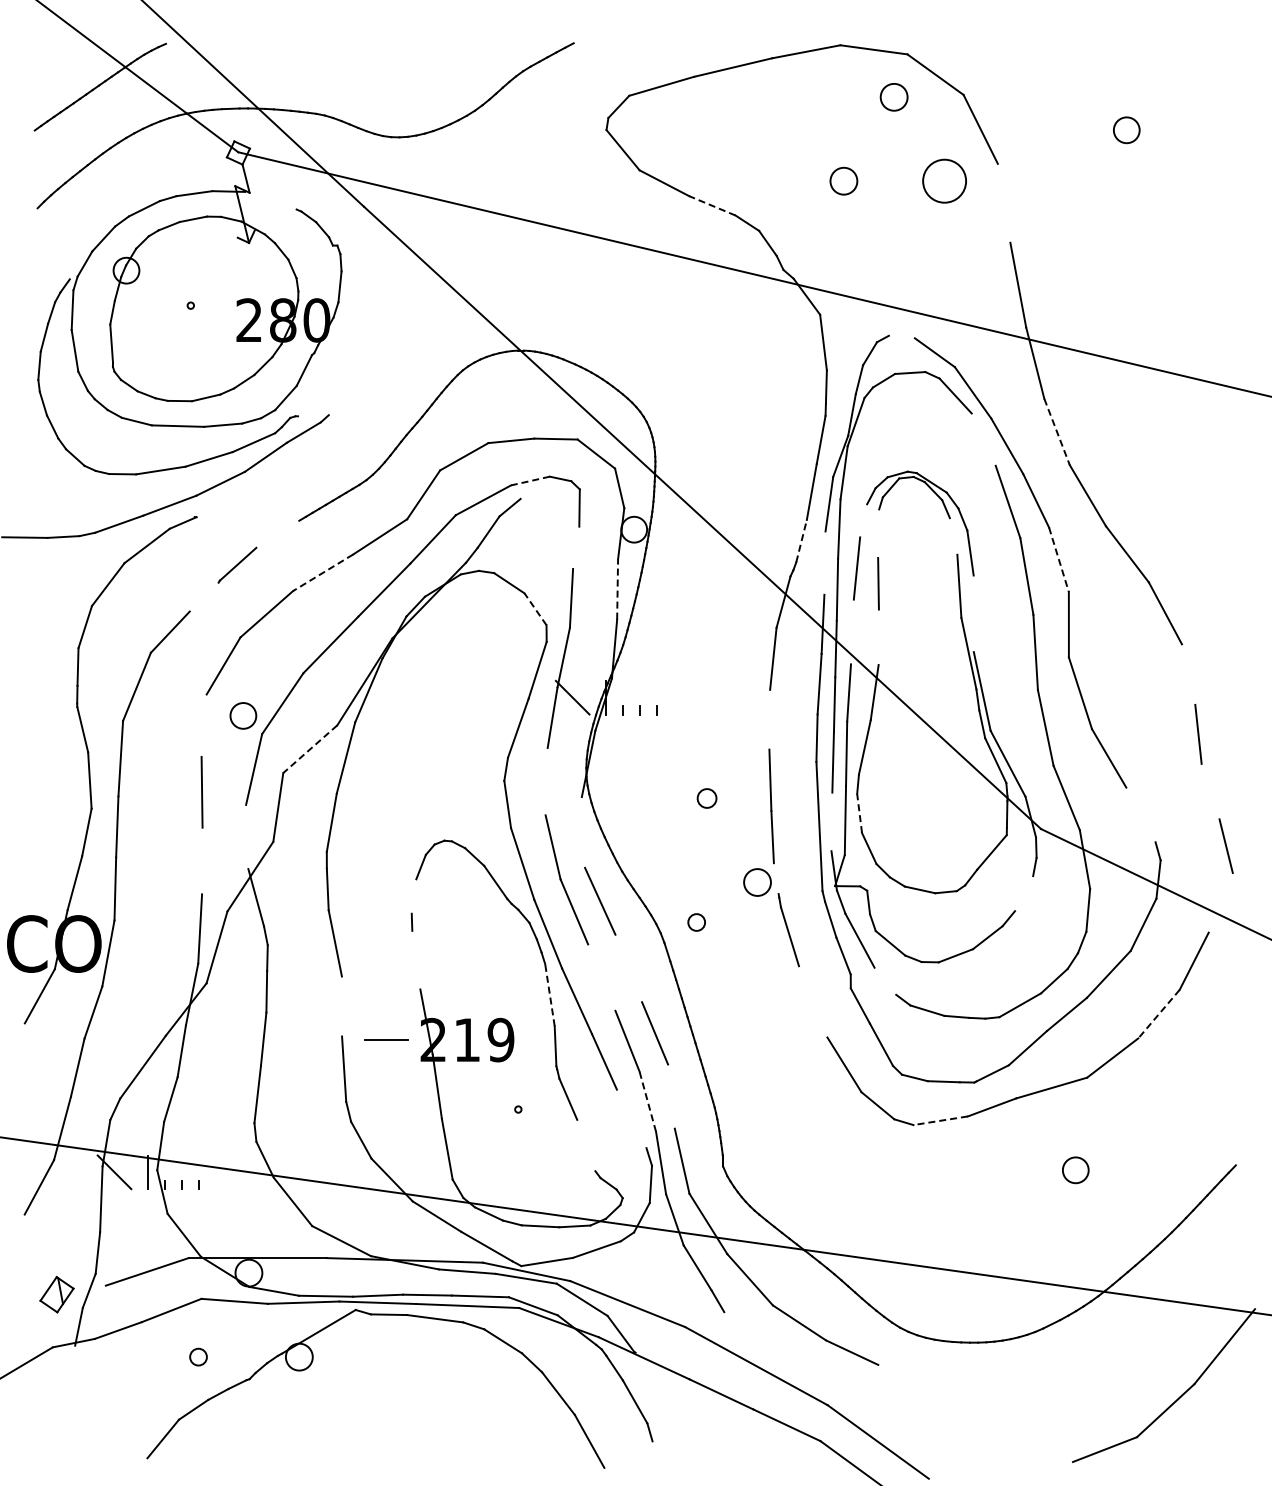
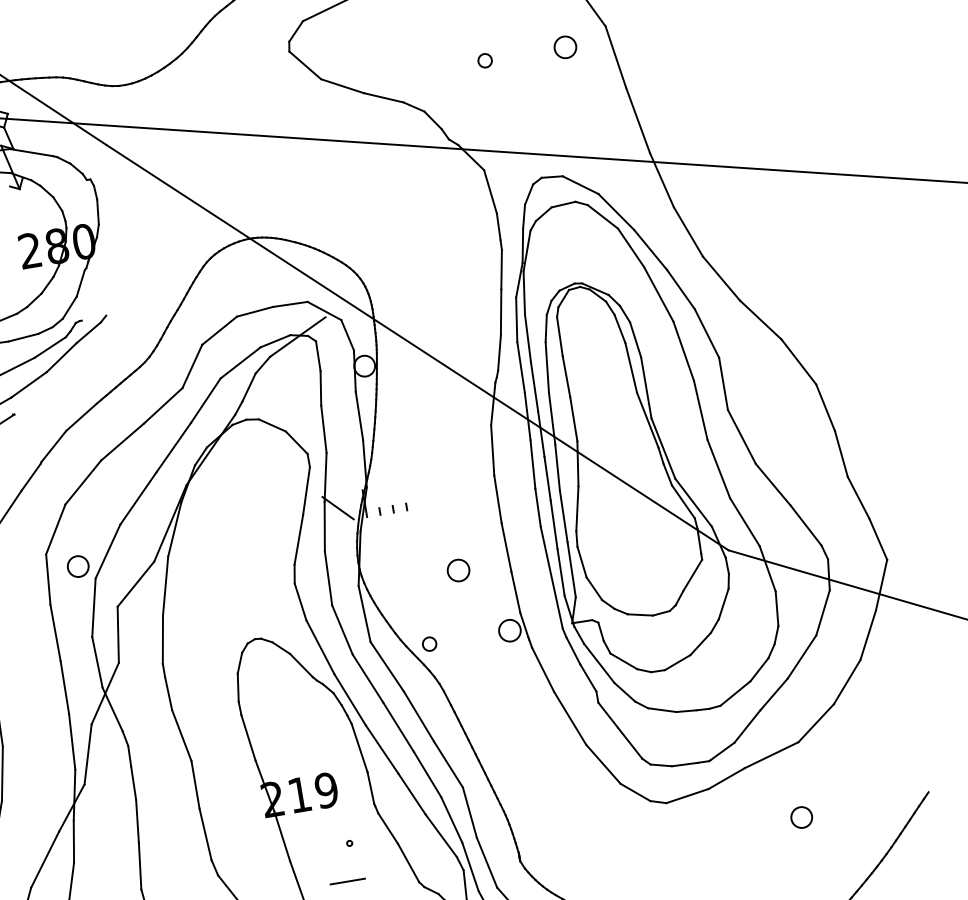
circle: (843, 181) -> (484, 60), size x0.62
circle: (944, 181) -> (565, 47), size x0.62
line: (270, 200) -> (31, 152), added
line: (1003, 202) -> (615, 56), added
line: (711, 205) -> (383, 97), dashed -> solid
line: (901, 336) -> (551, 176), added
line: (1057, 432) -> (688, 232), dashed -> solid
line: (983, 439) -> (630, 247), added
line: (558, 479) -> (297, 336), added
line: (530, 481) -> (275, 341), dashed -> solid
line: (863, 520) -> (546, 328), added
line: (277, 533) -> (81, 416), added
line: (878, 533) -> (559, 336), added
line: (953, 536) -> (619, 329), added
line: (801, 541) -> (499, 353), dashed -> solid
line: (576, 547) -> (321, 388), added
line: (1058, 559) -> (706, 333), dashed -> solid
line: (824, 562) -> (520, 366), added
line: (322, 573) -> (122, 442), dashed -> solid
line: (617, 588) -> (359, 415), dashed -> solid
line: (203, 596) -> (30, 476), added
line: (535, 608) -> (296, 442), dashed -> solid
line: (973, 613) -> (646, 387), added
line: (851, 631) -> (551, 418), added
line: (878, 637) -> (573, 419), added
line: (1188, 674) -> (825, 407), added
line: (769, 719) -> (497, 499), added
line: (203, 725) -> (47, 579), added
line: (309, 749) -> (135, 584), dashed -> solid
line: (546, 781) -> (328, 578), added
line: (1210, 791) -> (858, 497), added
circle: (706, 798) -> (458, 570), size x1.43
line: (859, 813) -> (581, 562), dashed -> solid
line: (1140, 814) -> (805, 525), added
line: (831, 821) -> (560, 572), added
line: (583, 832) -> (364, 614), added
line: (247, 836) -> (97, 662), added
line: (202, 860) -> (64, 687), added
line: (775, 878) -> (523, 625), added
line: (1024, 893) -> (724, 603), added
line: (413, 896) -> (237, 687), added
line: (1220, 902) -> (881, 584), added
circle: (696, 922) -> (429, 644), moved
line: (416, 959) -> (248, 737), added
line: (628, 968) -> (418, 716), added
line: (601, 977) -> (398, 727), added
line: (885, 980) -> (624, 691), added
line: (549, 994) -> (359, 747), dashed -> solid
line: (812, 1001) -> (569, 718), added
line: (341, 1006) -> (195, 784), added
line: (1159, 1014) -> (847, 682), dashed -> solid
line: (386, 1039) -> (347, 881), moved
line: (671, 1096) -> (469, 812), added
line: (647, 1101) -> (451, 819), dashed -> solid
line: (631, 1118) -> (441, 835), added
line: (940, 1120) -> (687, 795), dashed -> solid
line: (586, 1145) -> (408, 862), added

